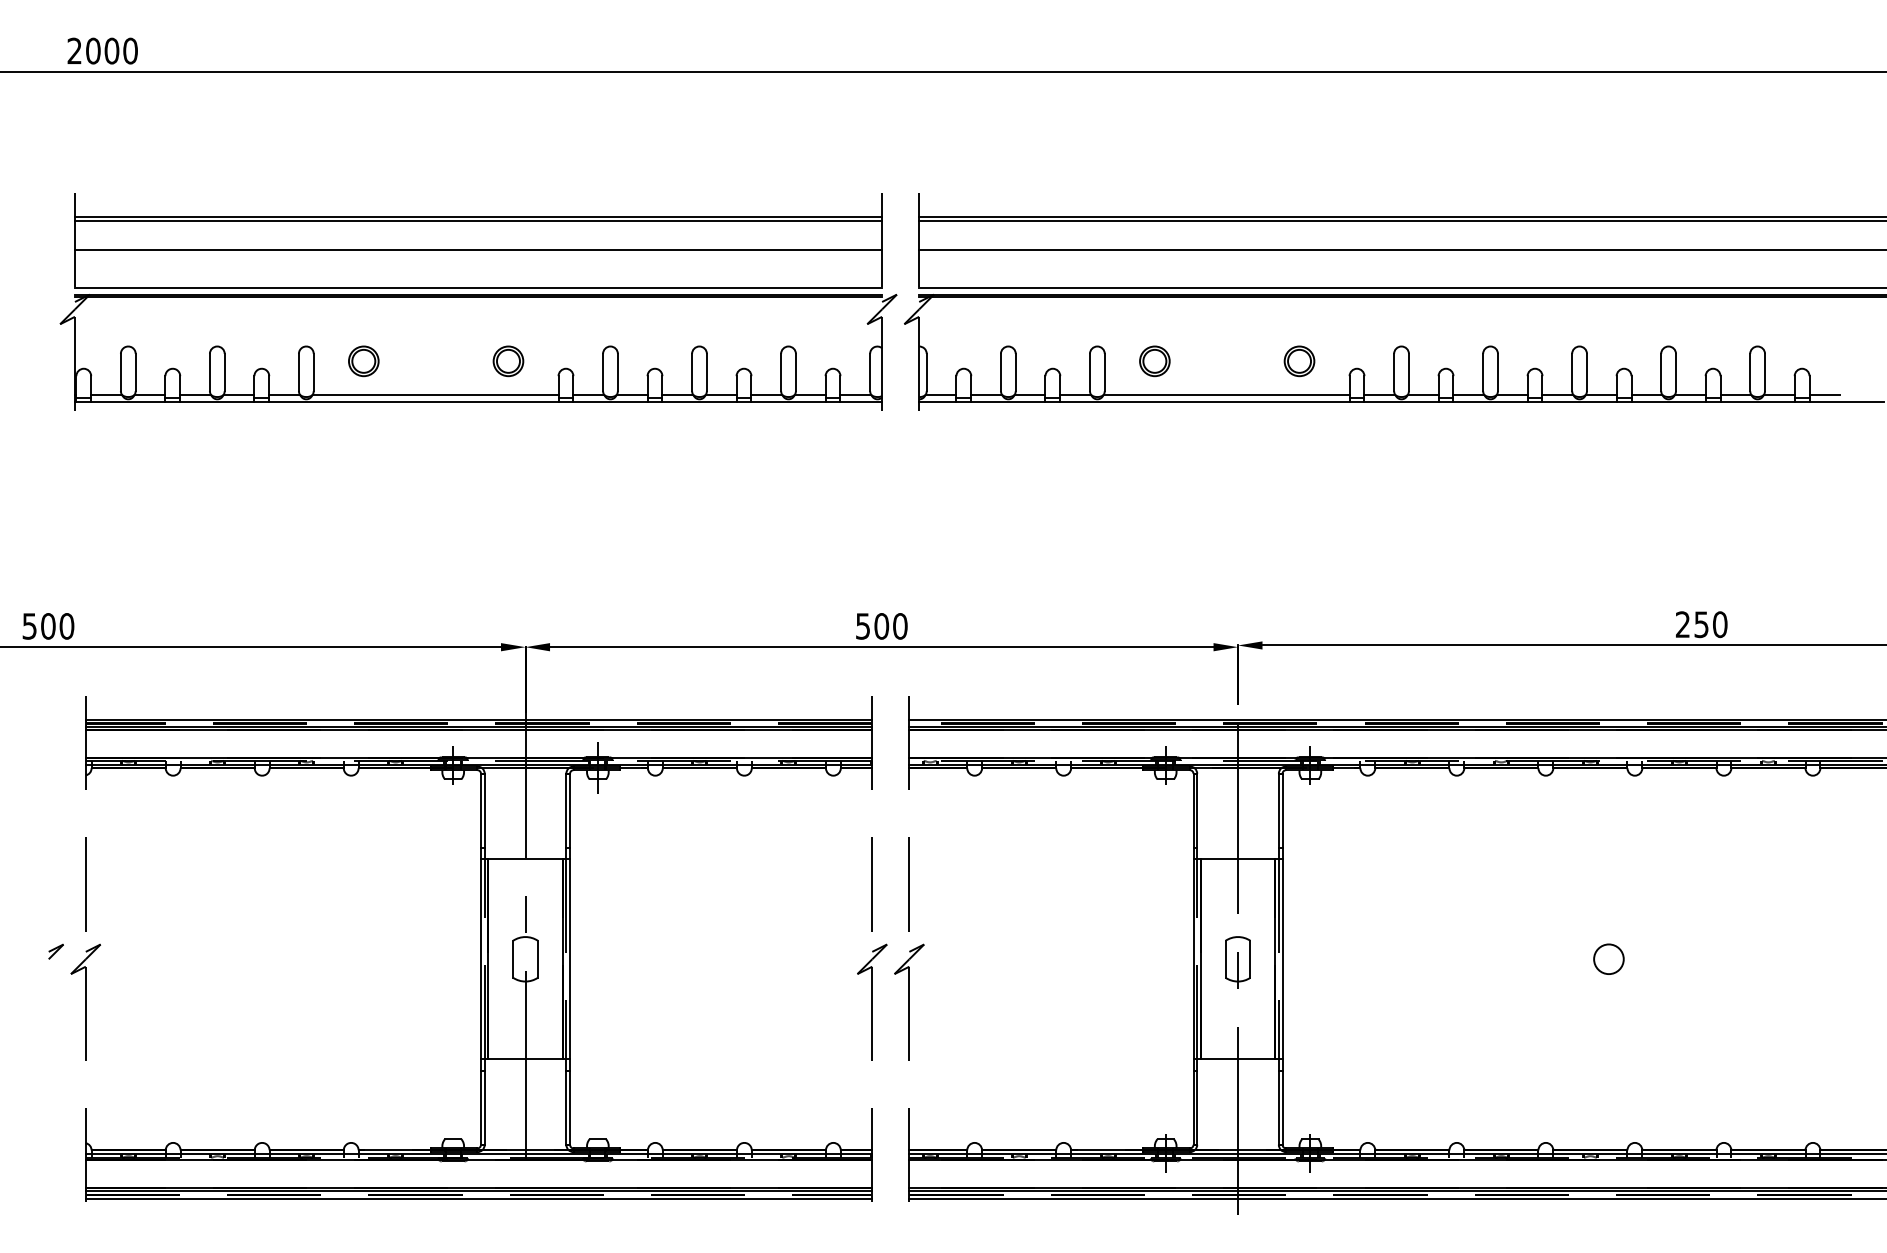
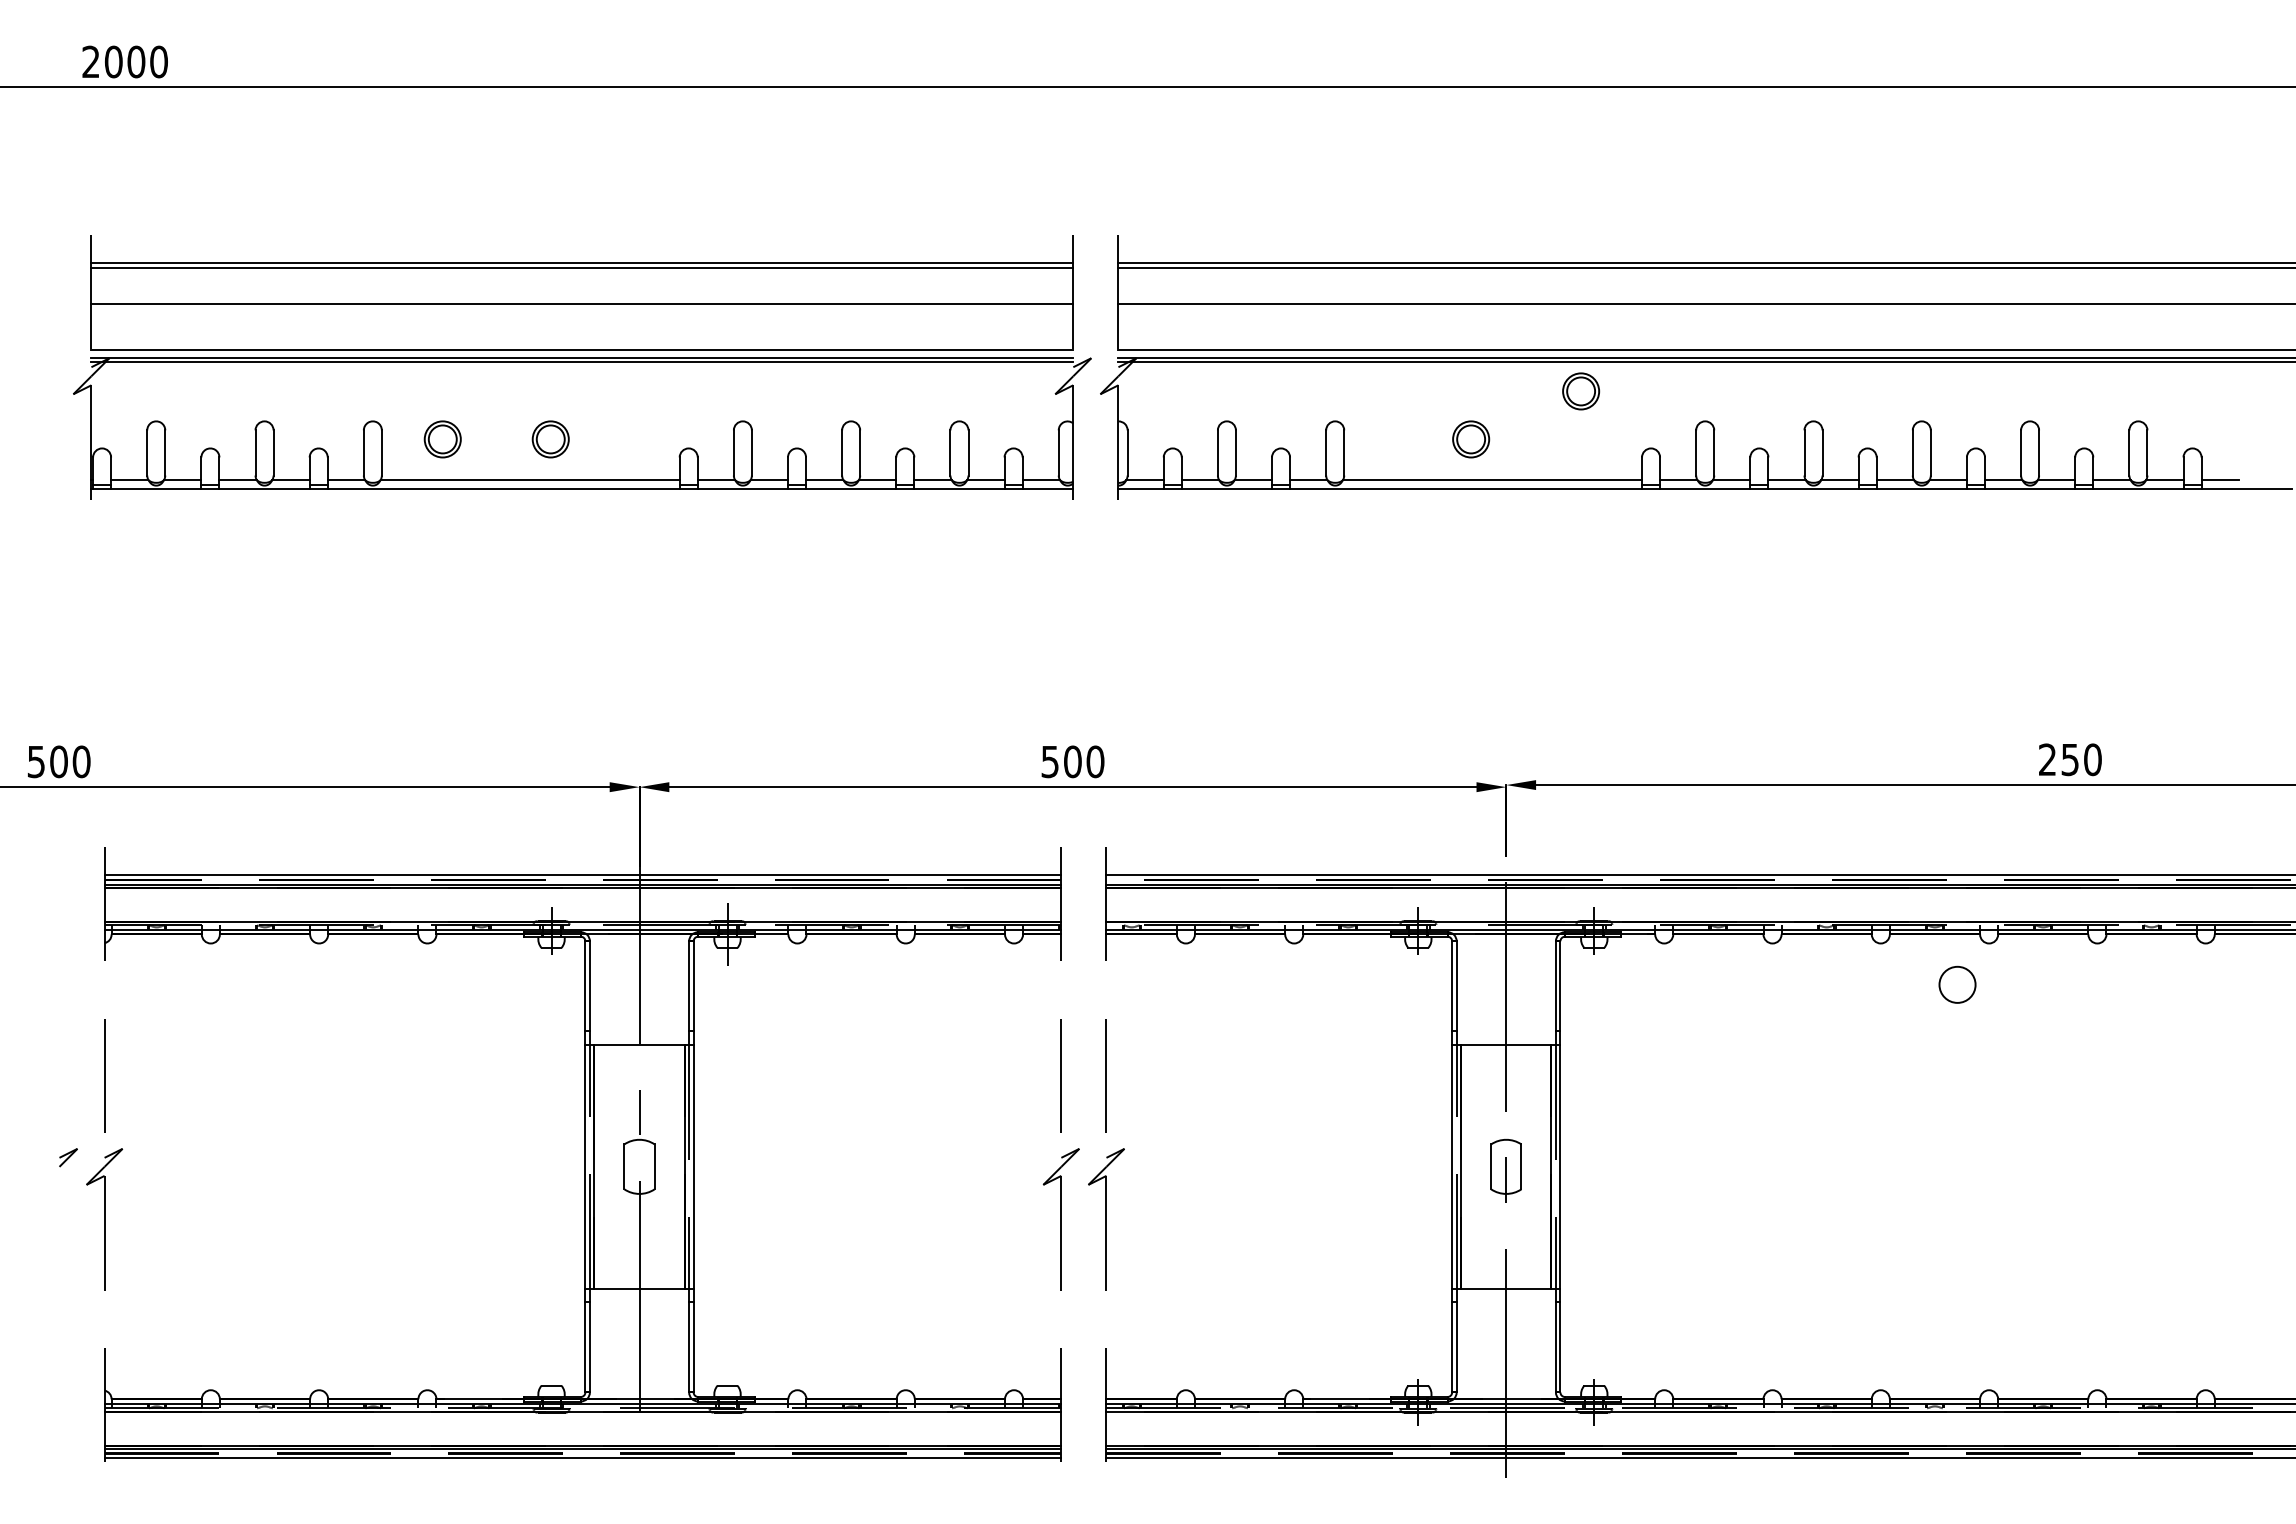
part: (508, 361) -> (550, 439), moved
part: (1155, 361) -> (1471, 439), moved
part: (1299, 361) -> (1581, 391), moved
circle: (1608, 958) -> (1957, 984), moved

